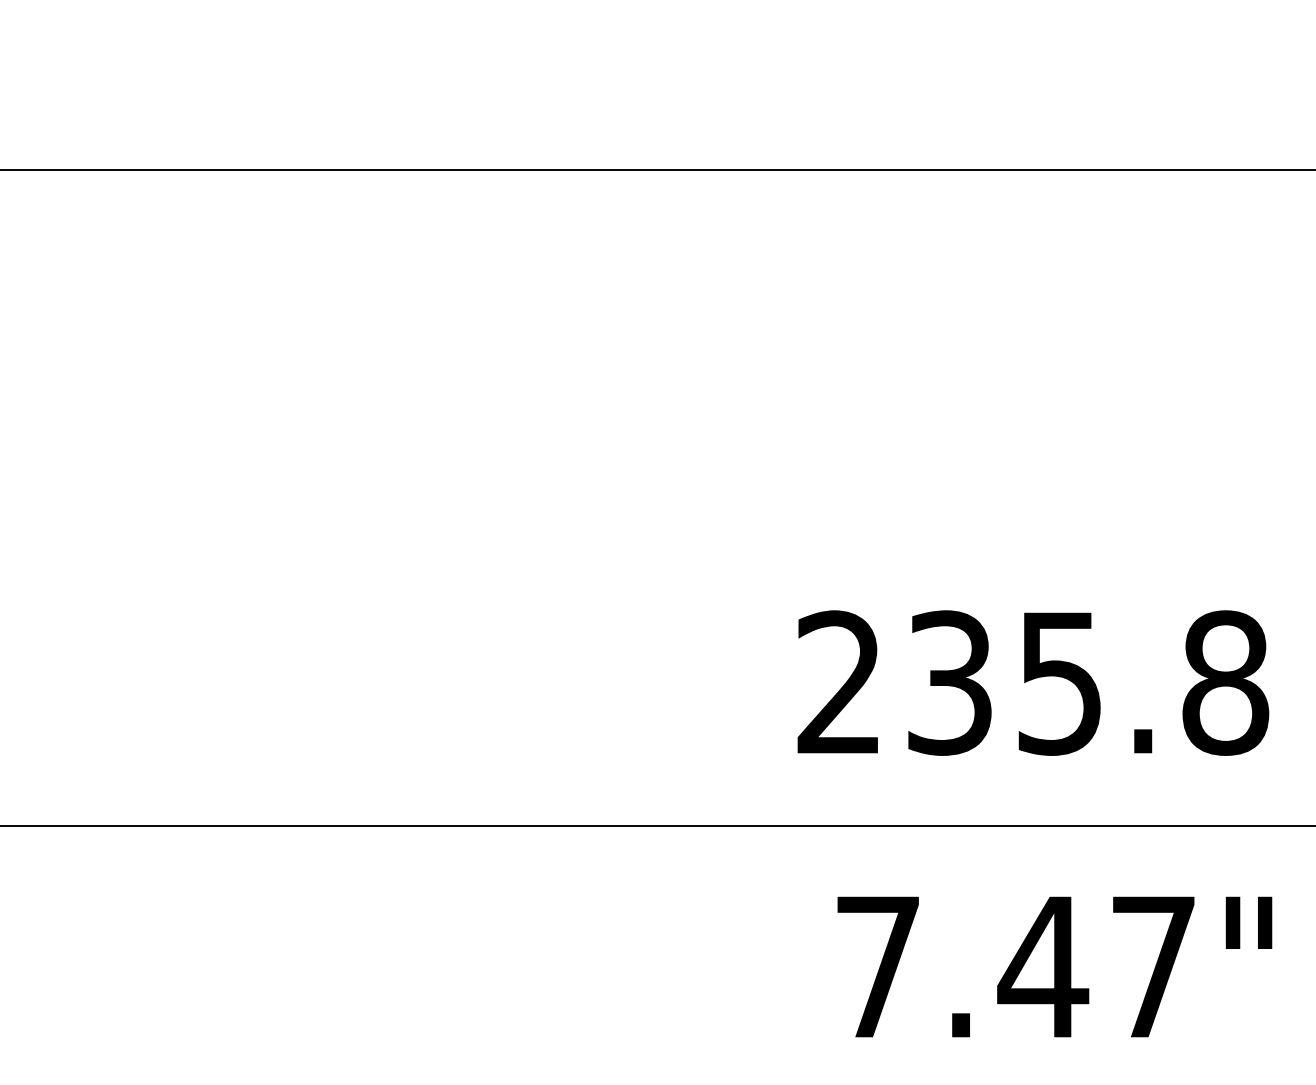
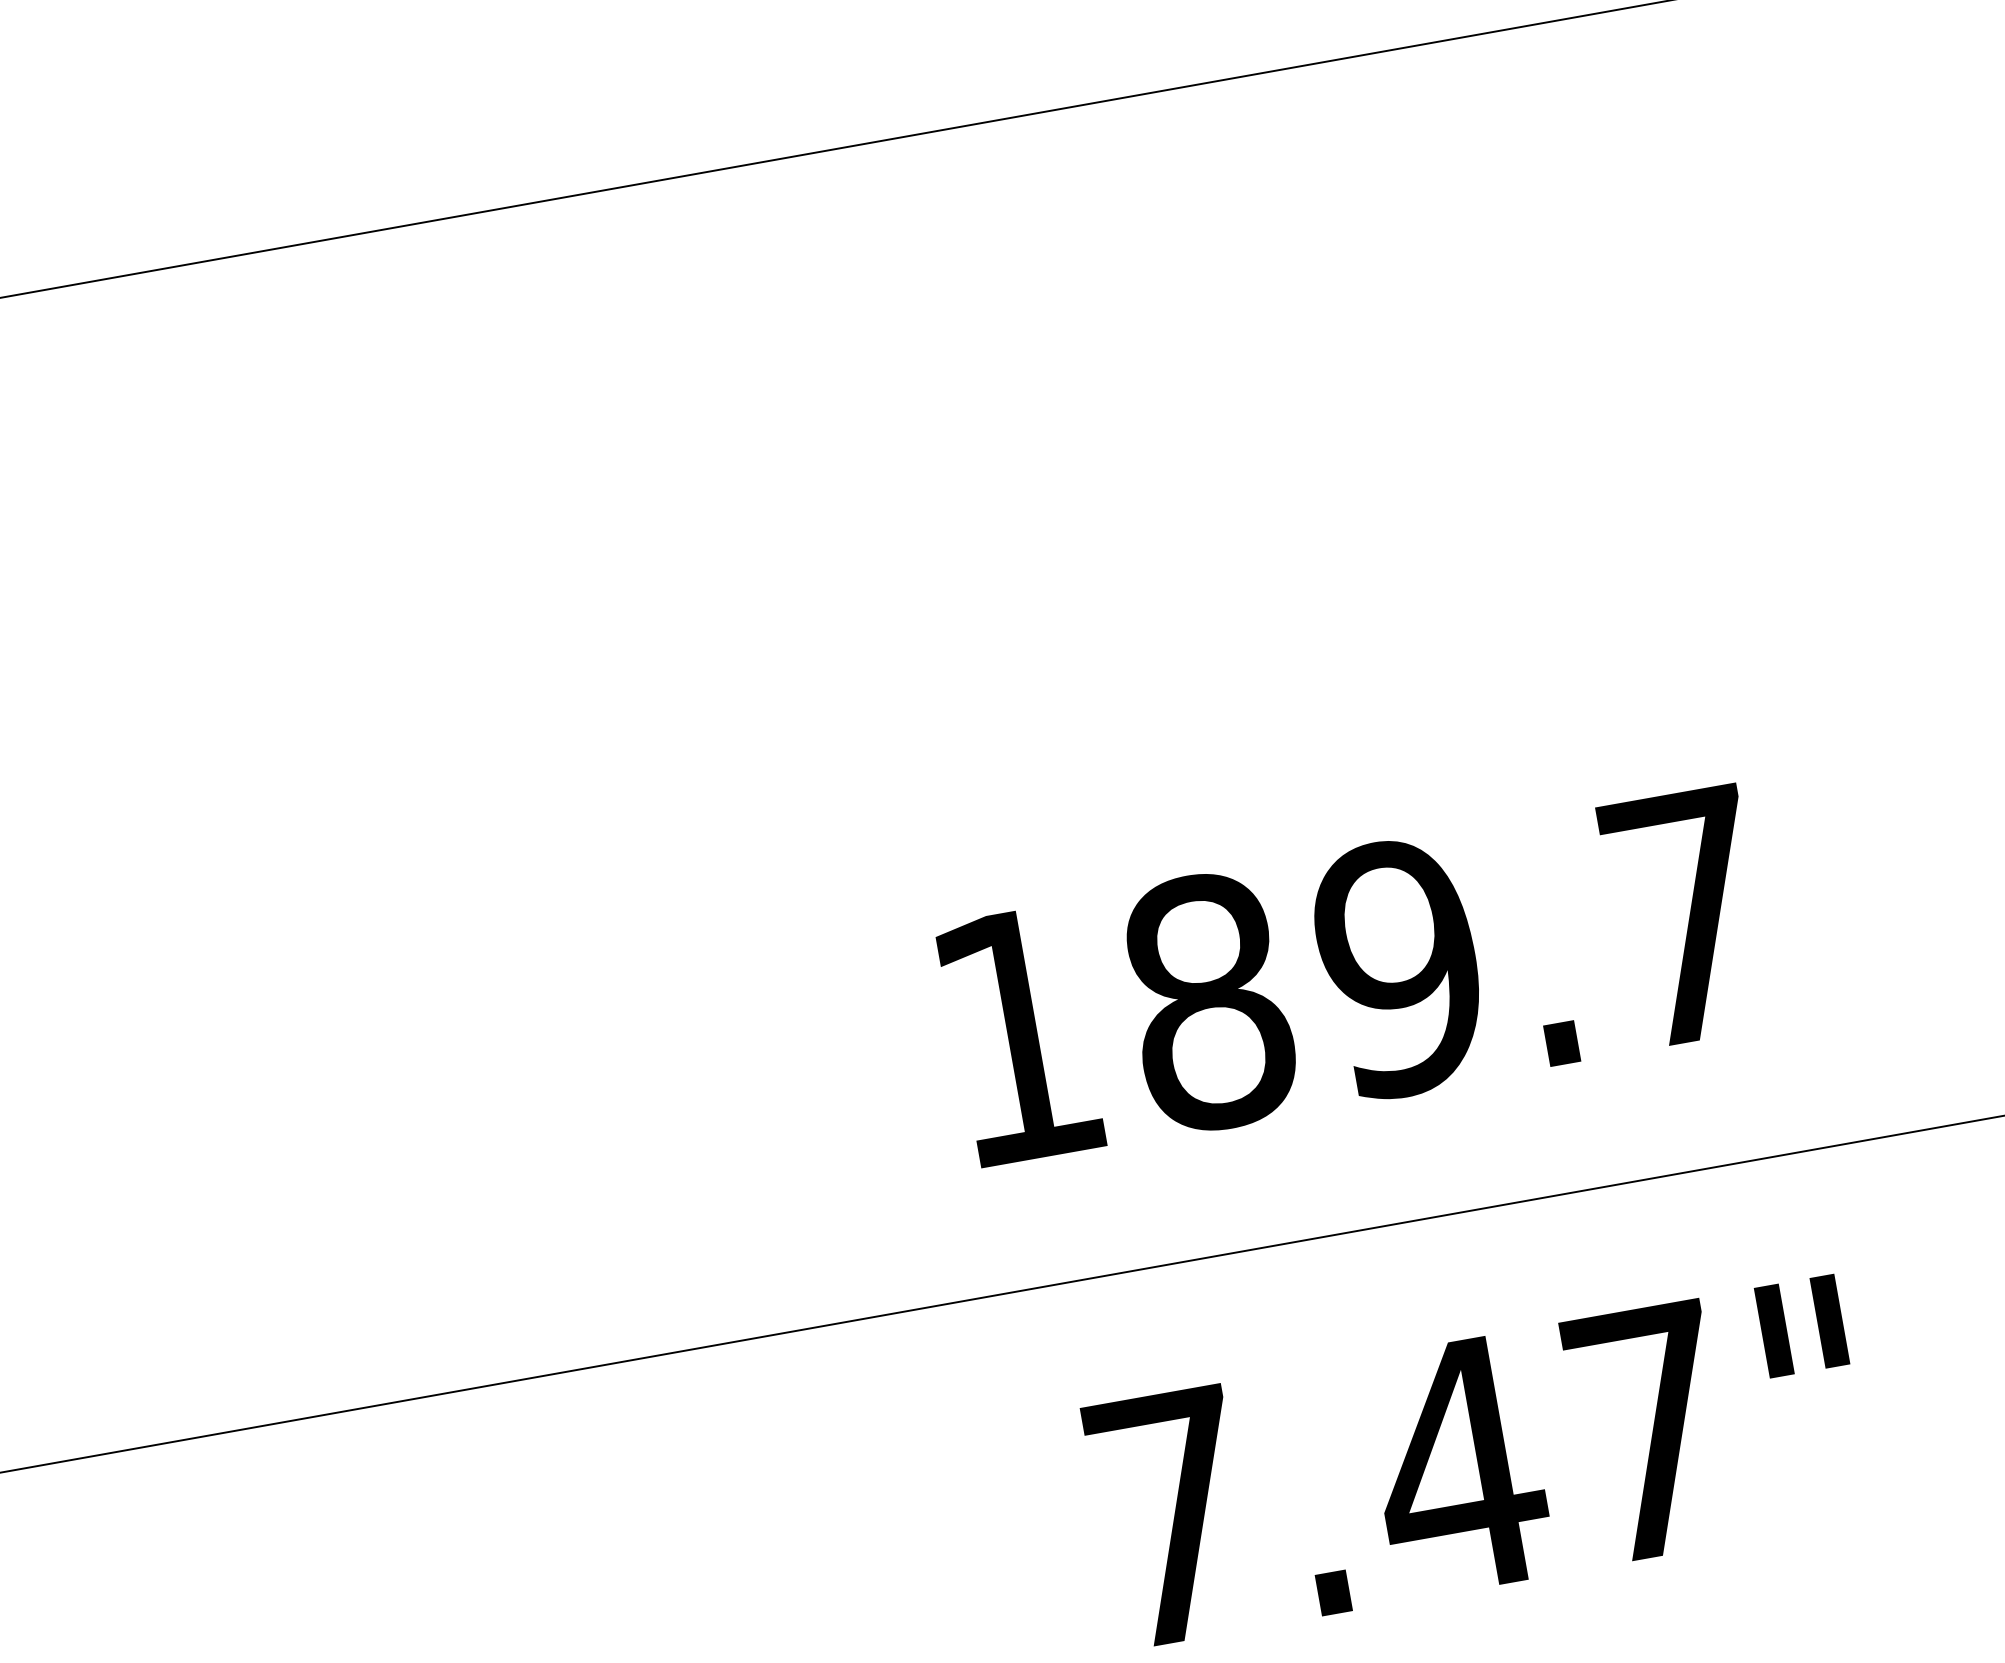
text: (1033, 682) -> (1353, 975), 235.8 -> 189.7

